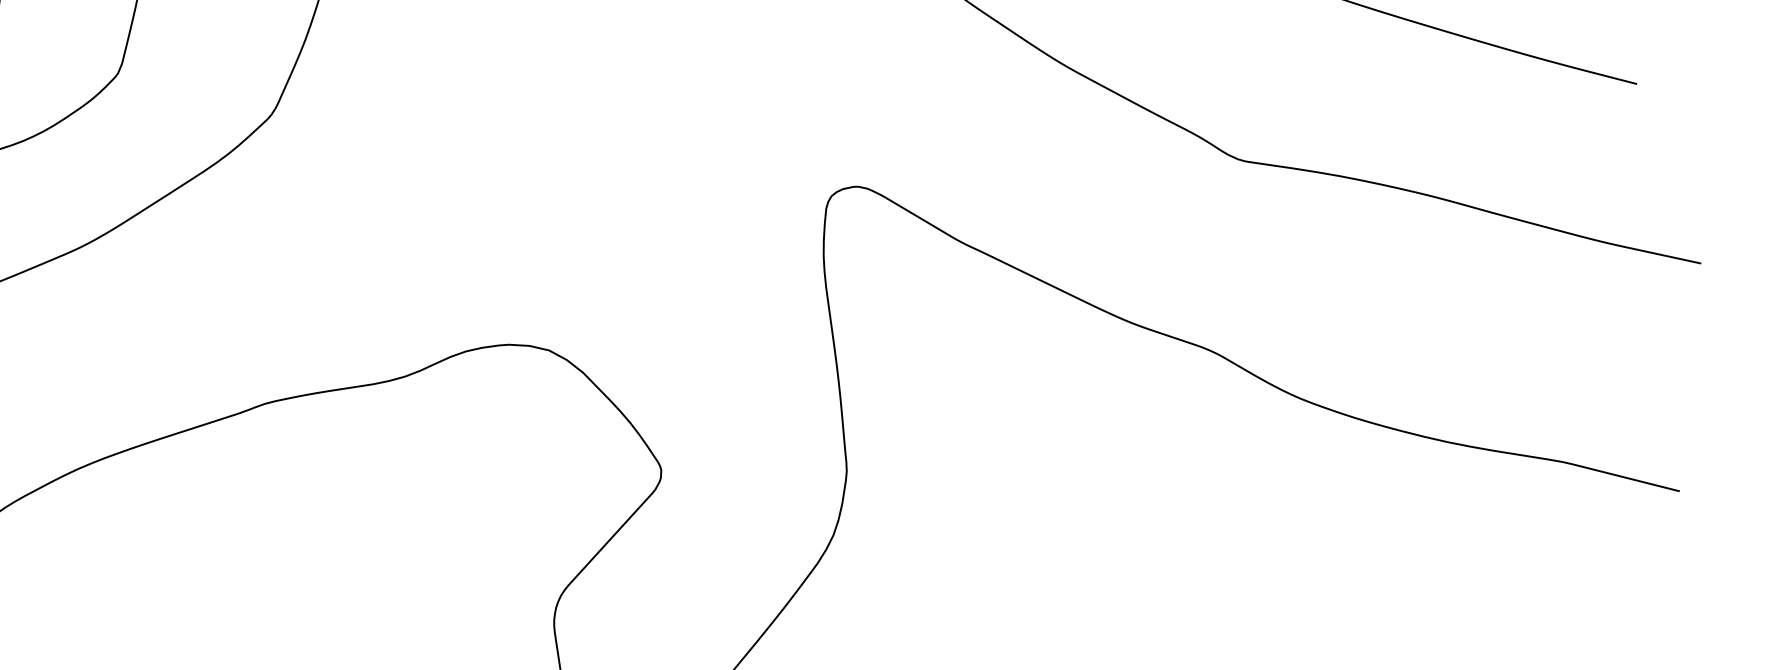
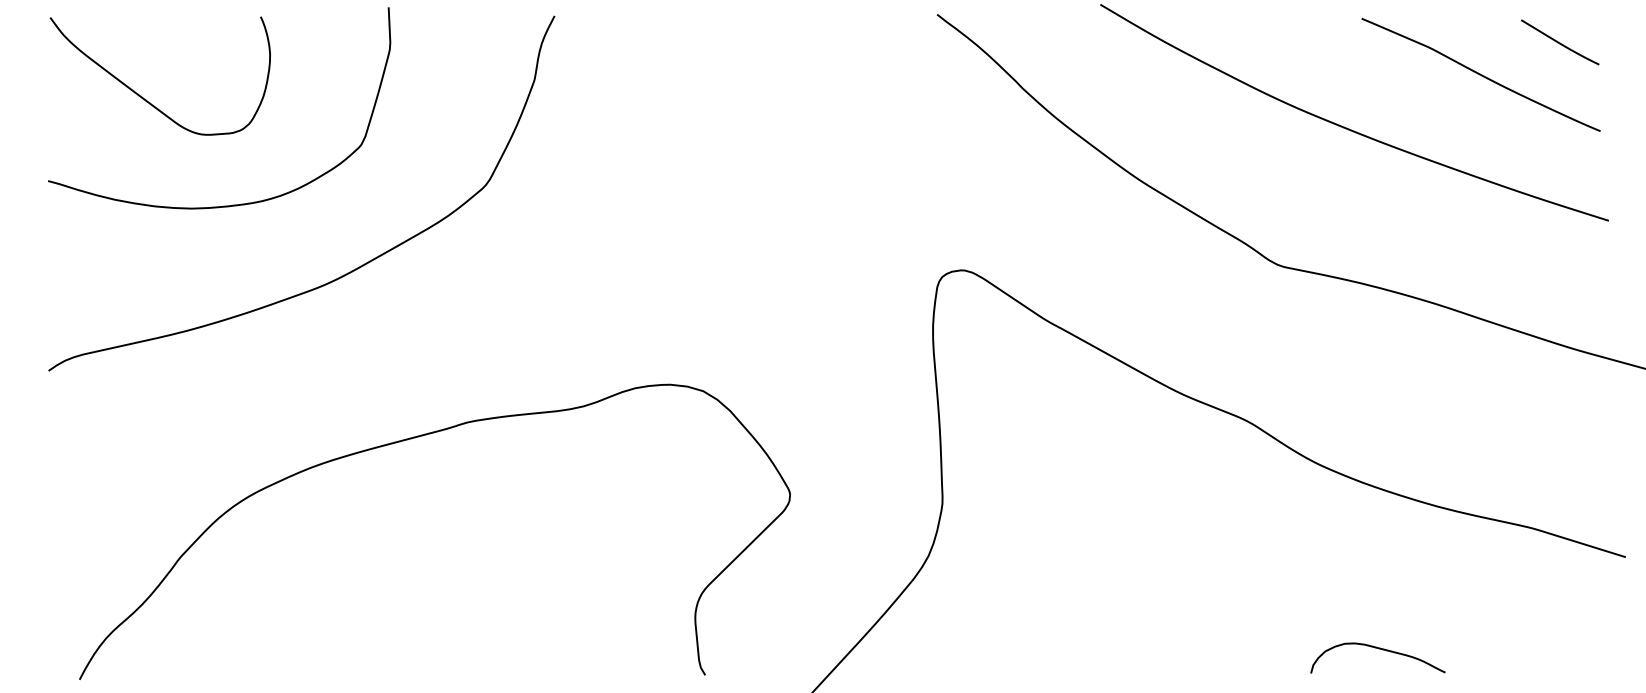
curve: (1385, 619) -> (1378, 649), added

